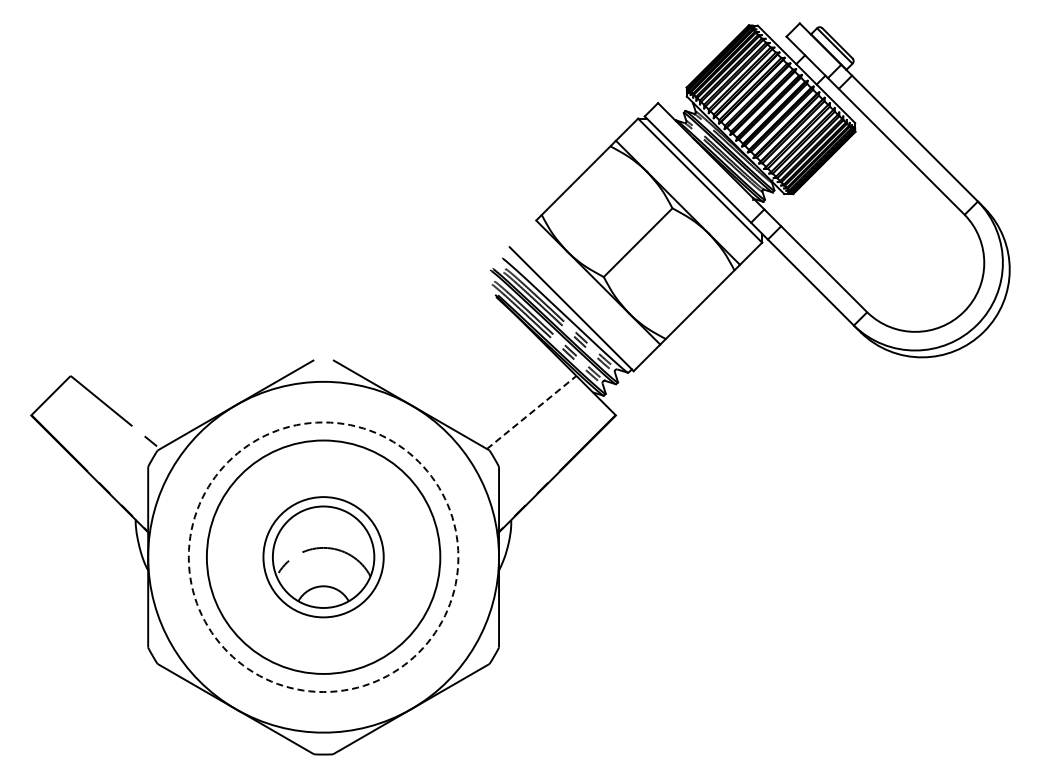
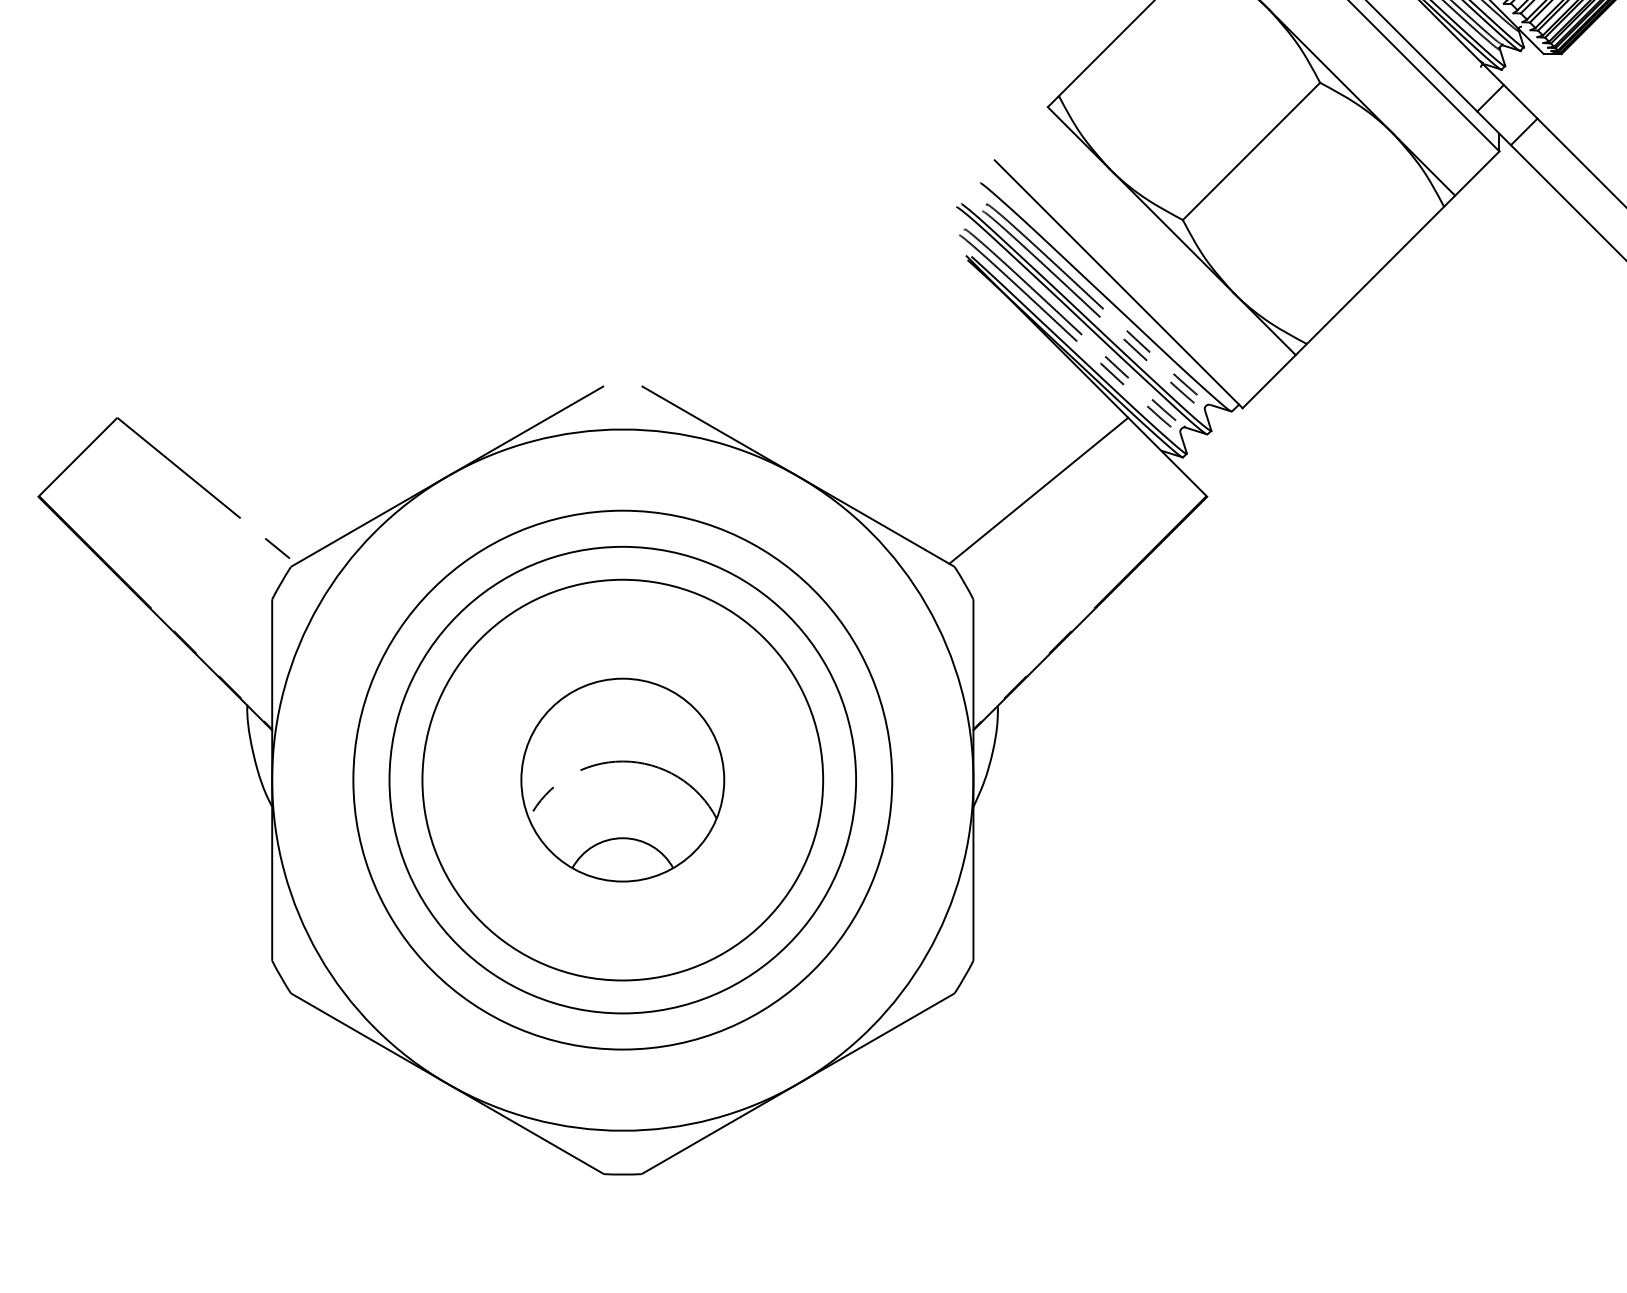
line: (531, 412) -> (1038, 490), dashed -> solid
circle: (323, 557) -> (622, 780), dashed -> solid
circle: (323, 557) -> (622, 780), size x1.67

